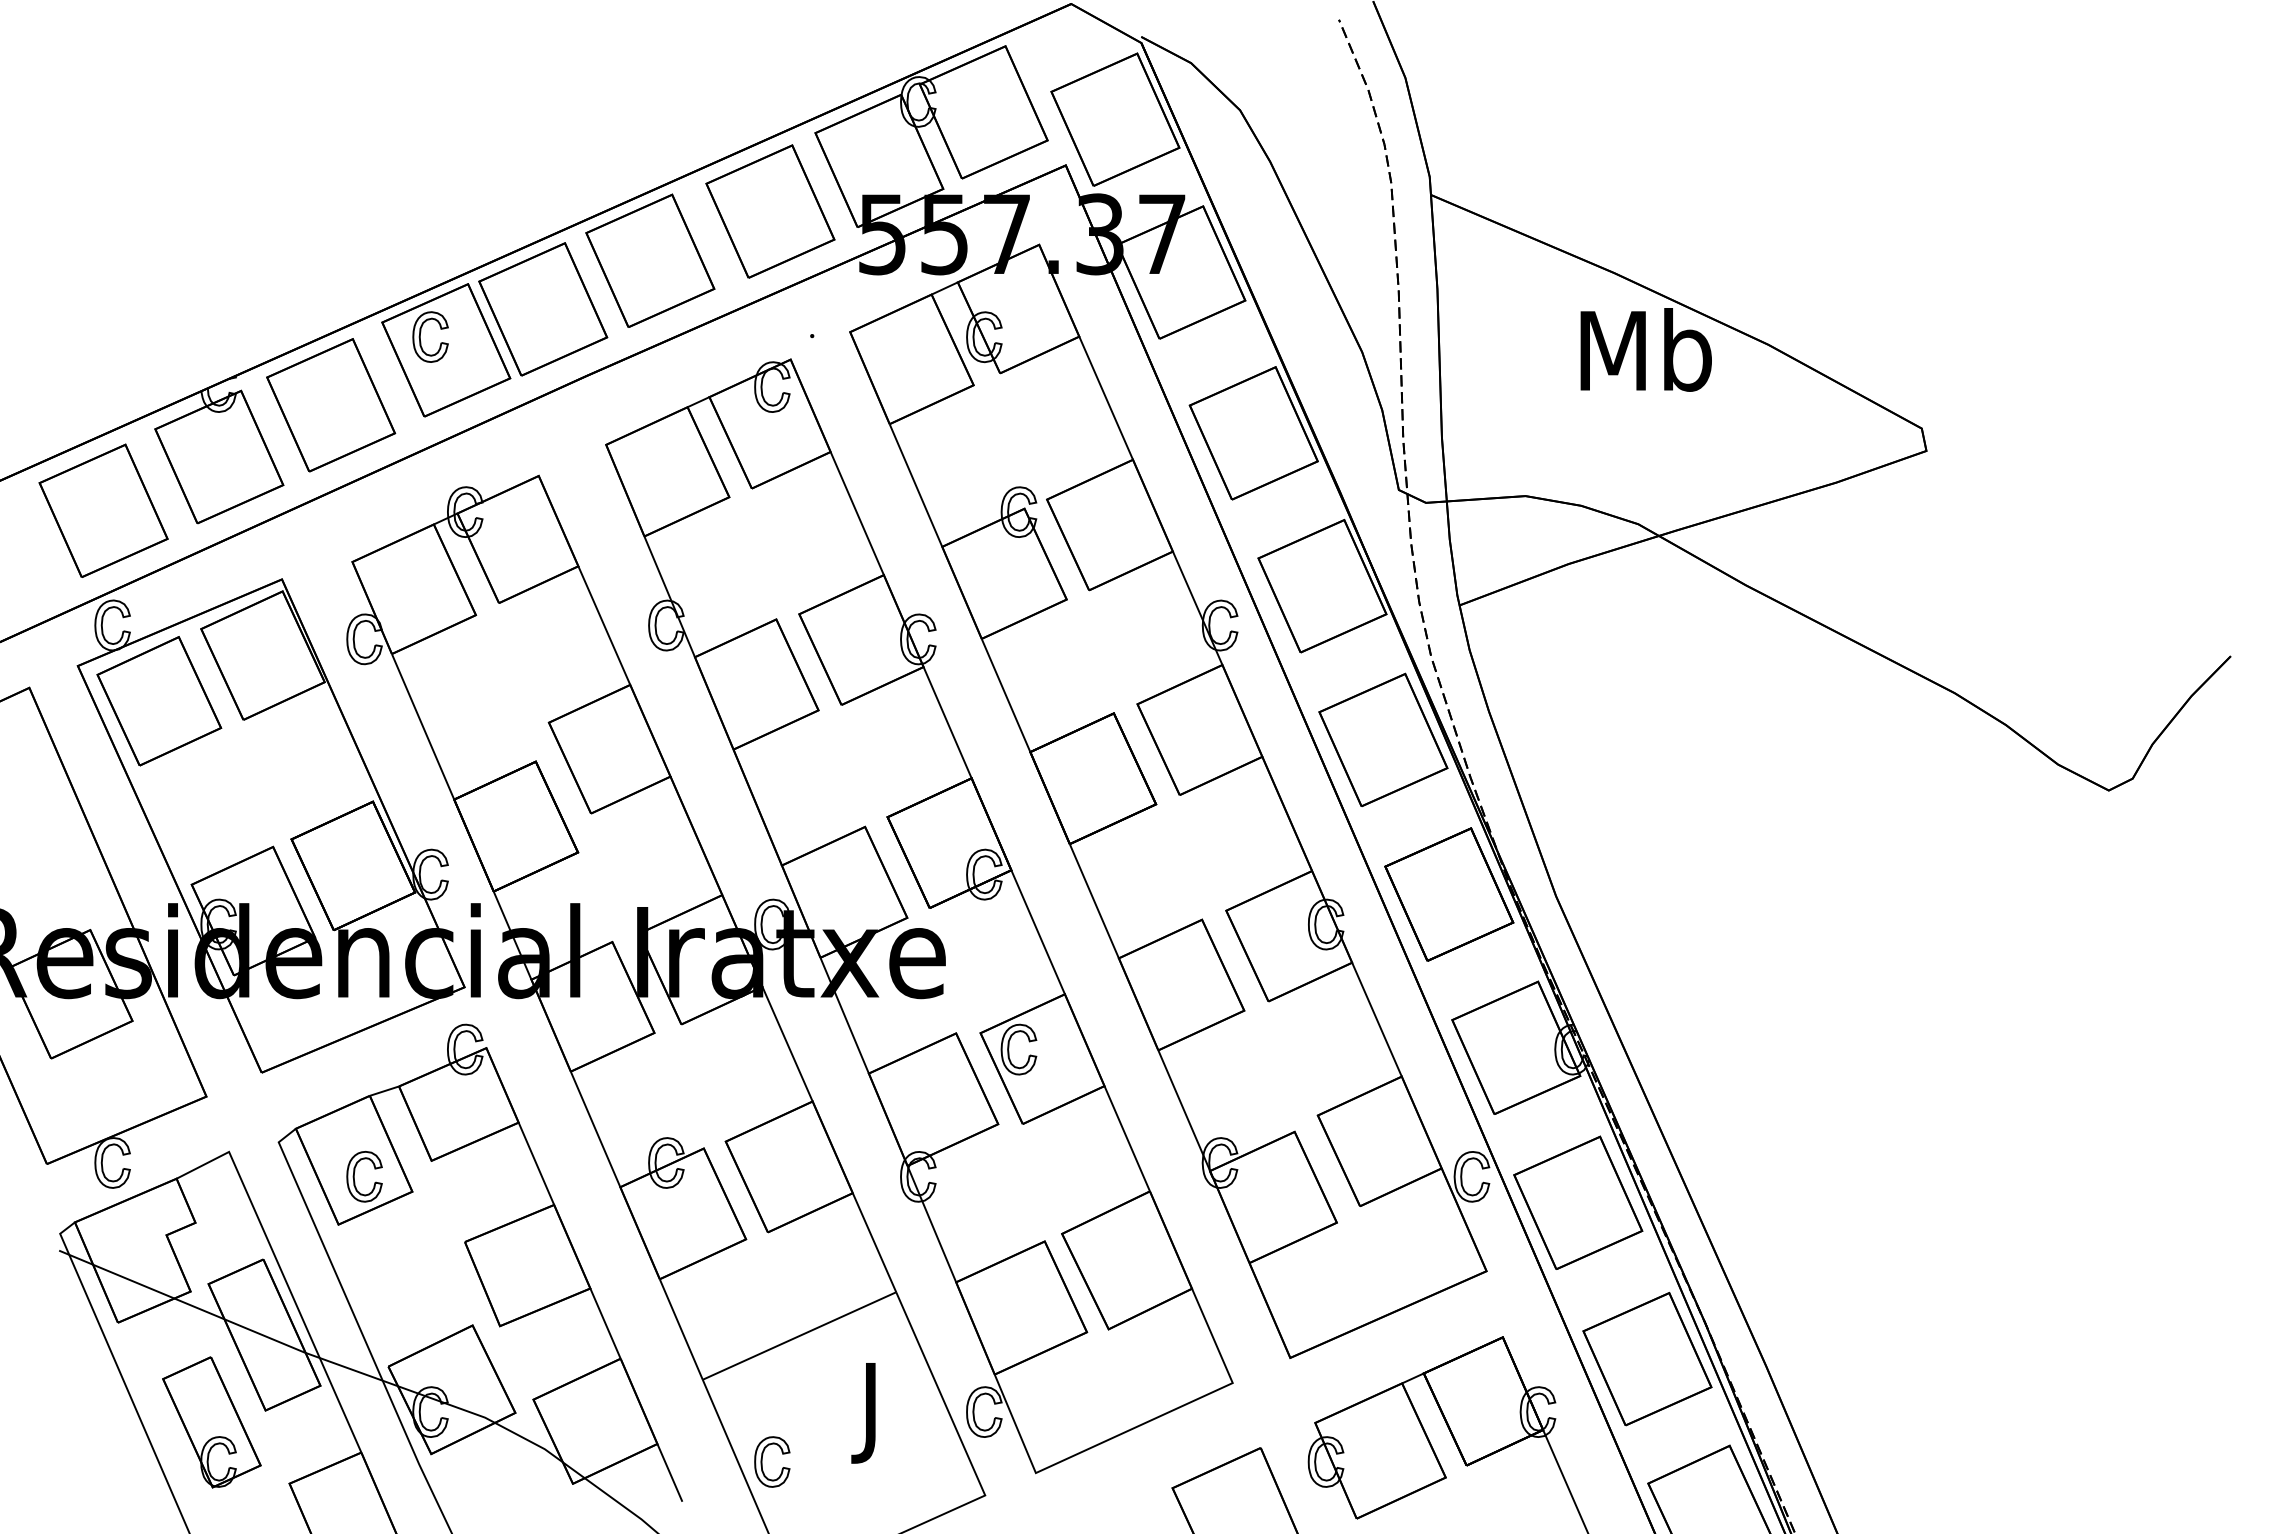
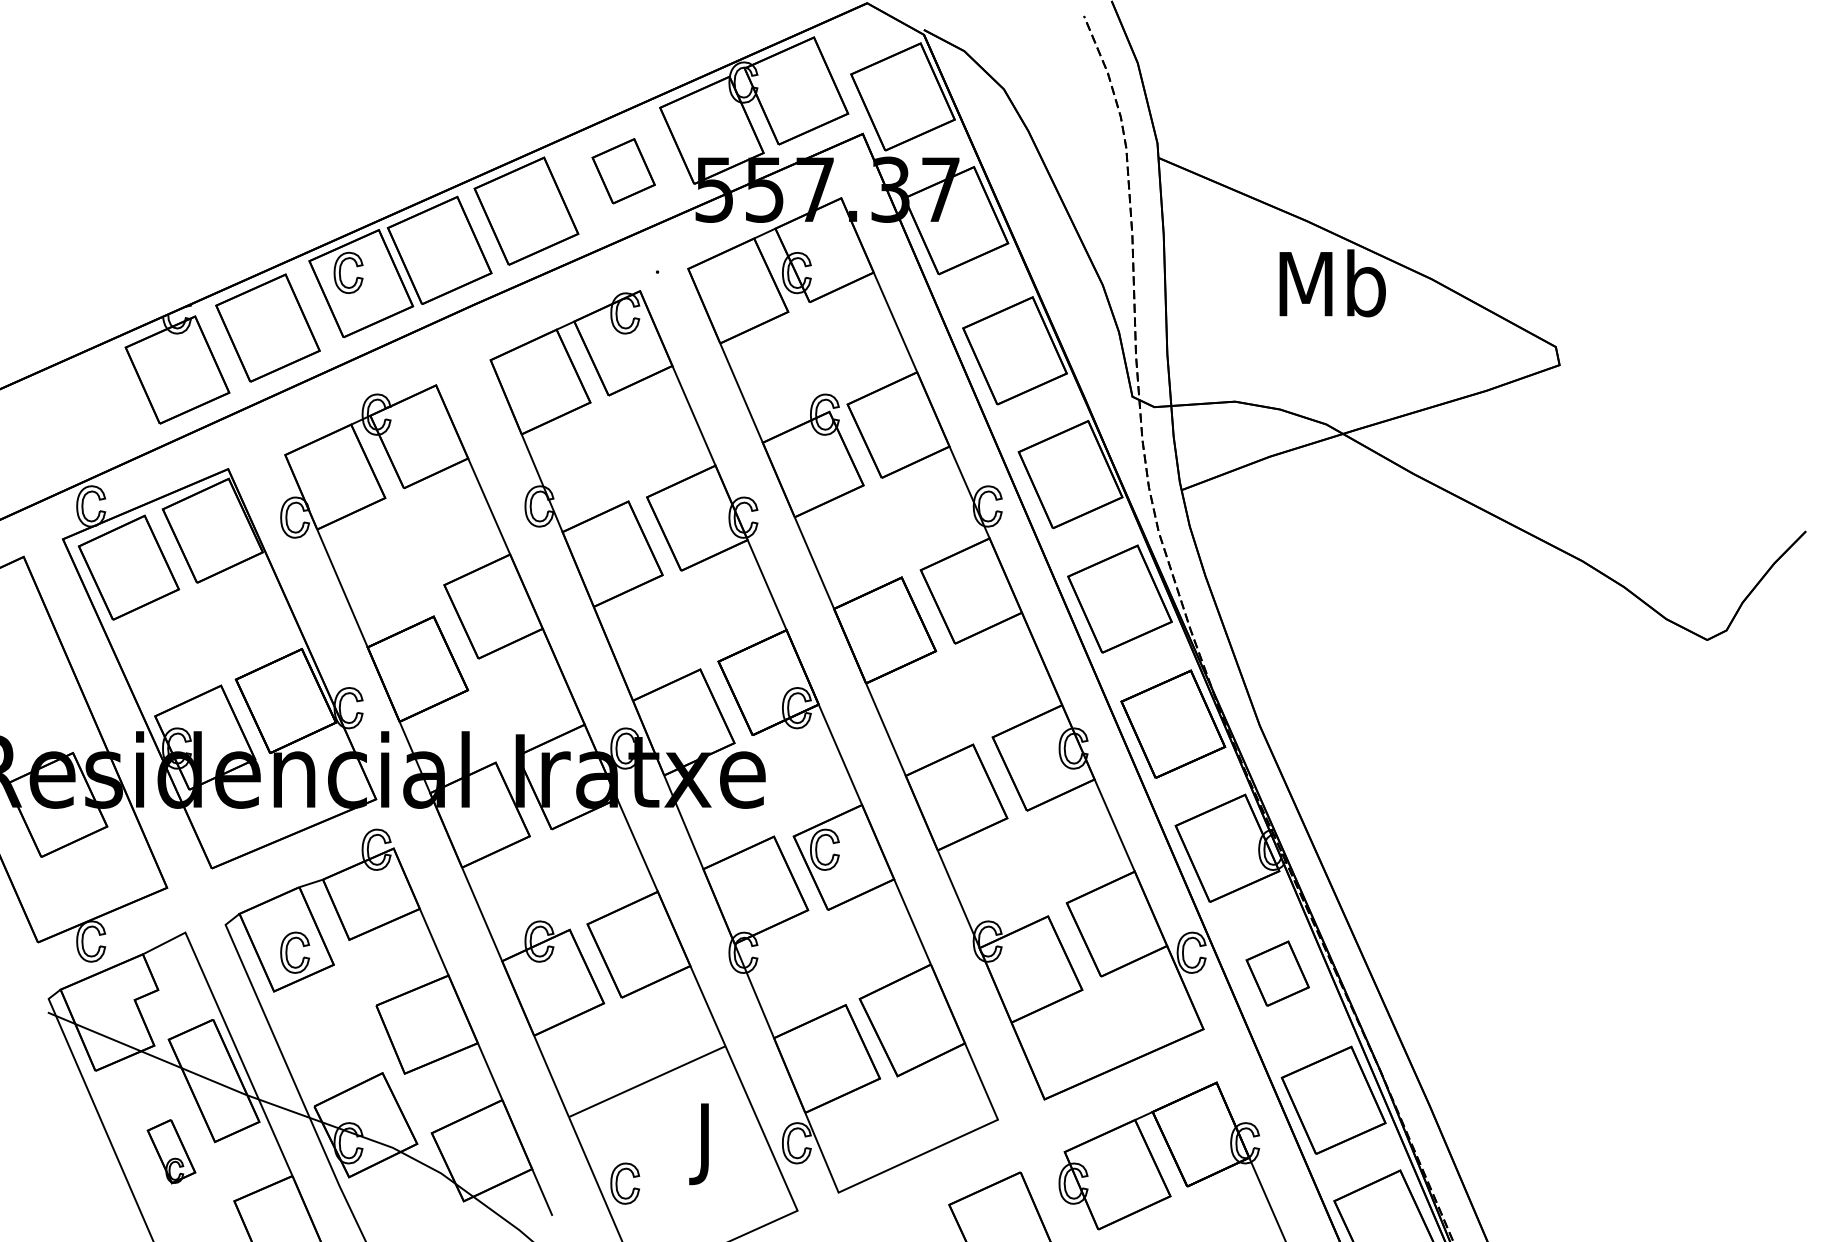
part: (770, 211) -> (623, 171), size x0.6
part: (103, 510) -> (83, 413), removed
part: (1578, 1202) -> (1277, 973), size x0.6
part: (211, 1422) -> (171, 1151), size x0.6

